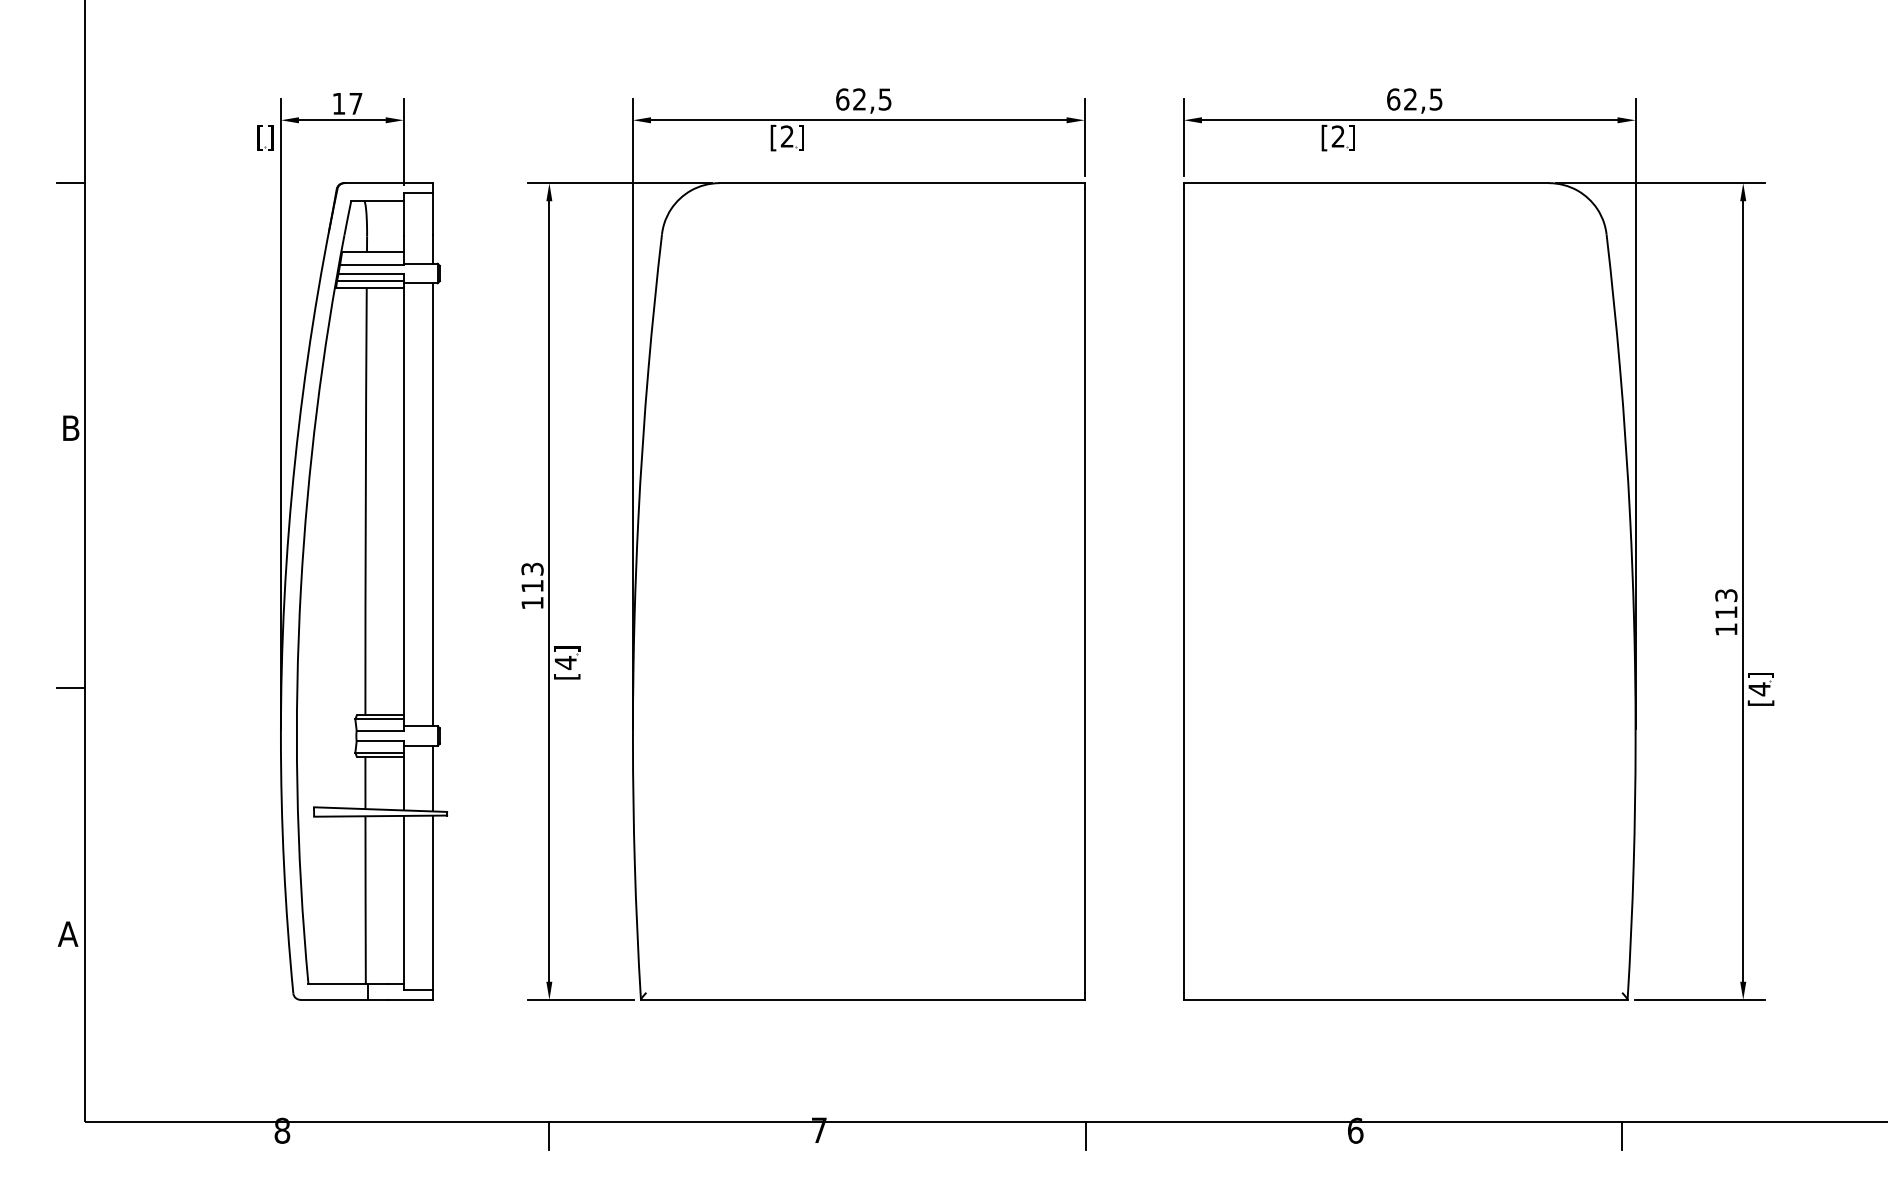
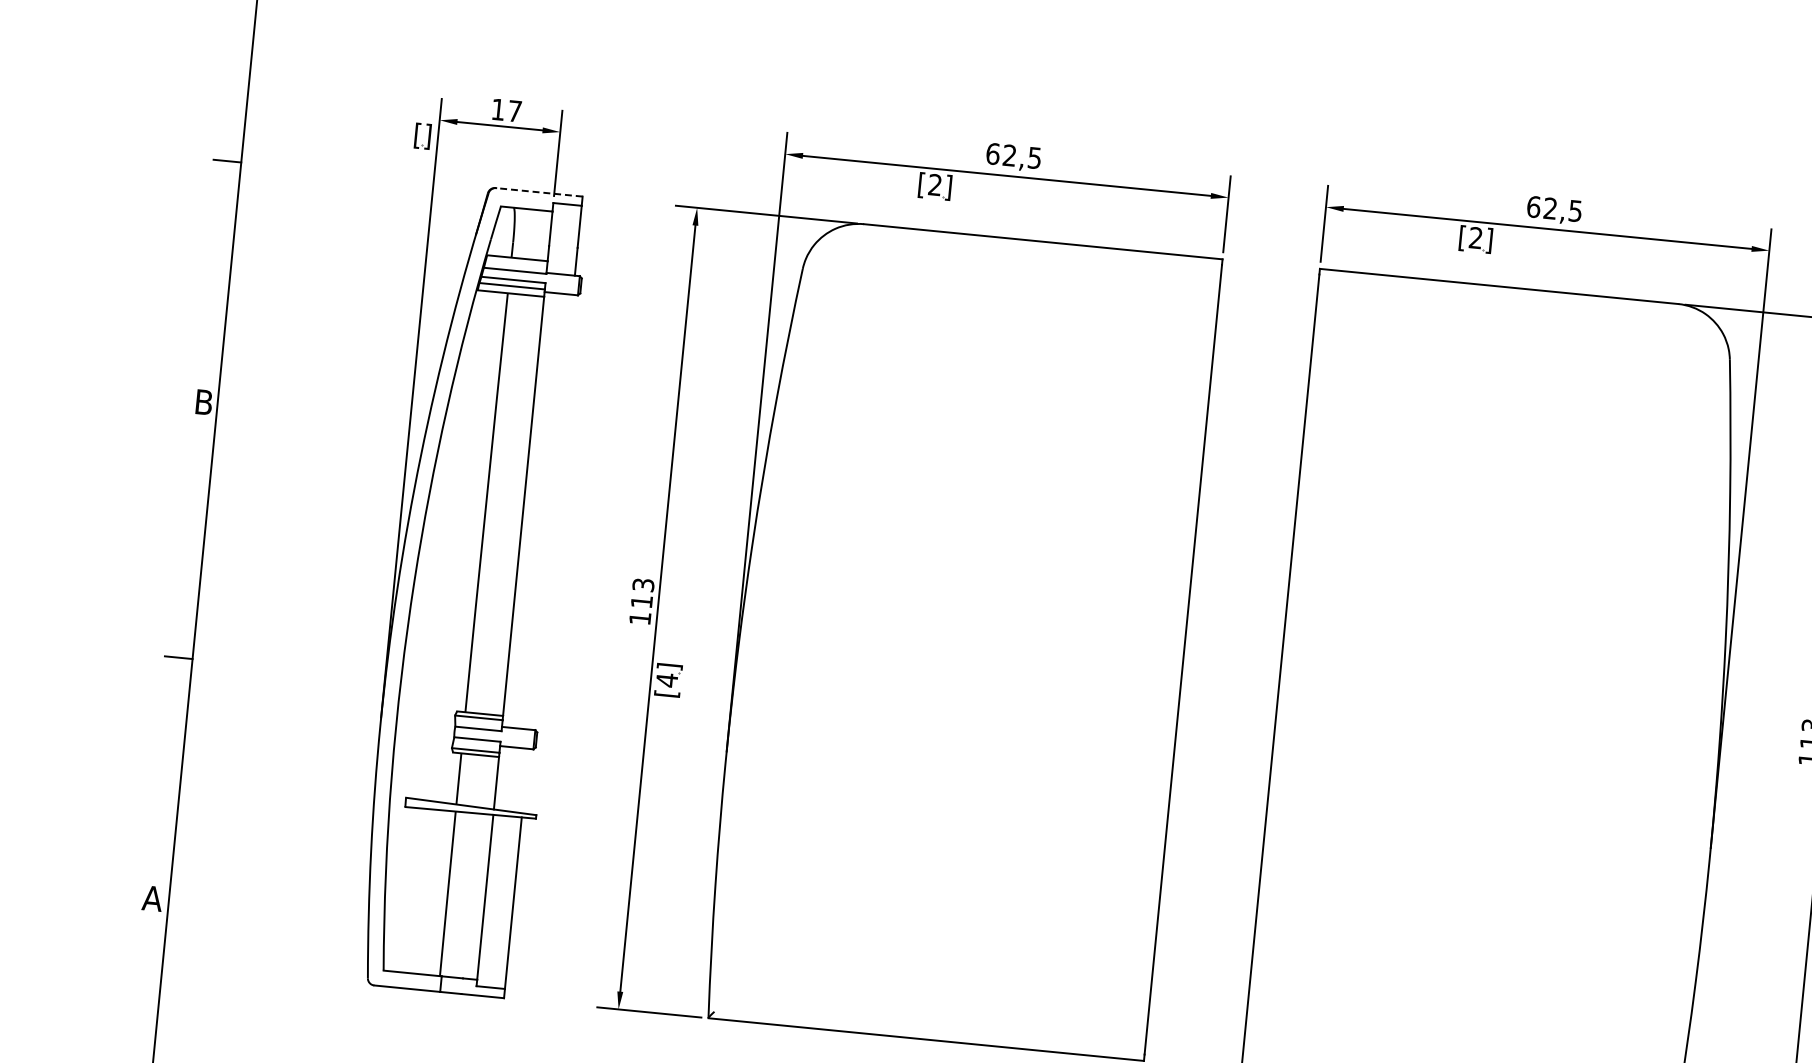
line: (388, 183) -> (539, 192), solid -> dashed
line: (432, 504) -> (551, 511), removed
line: (432, 778) -> (525, 780), removed

